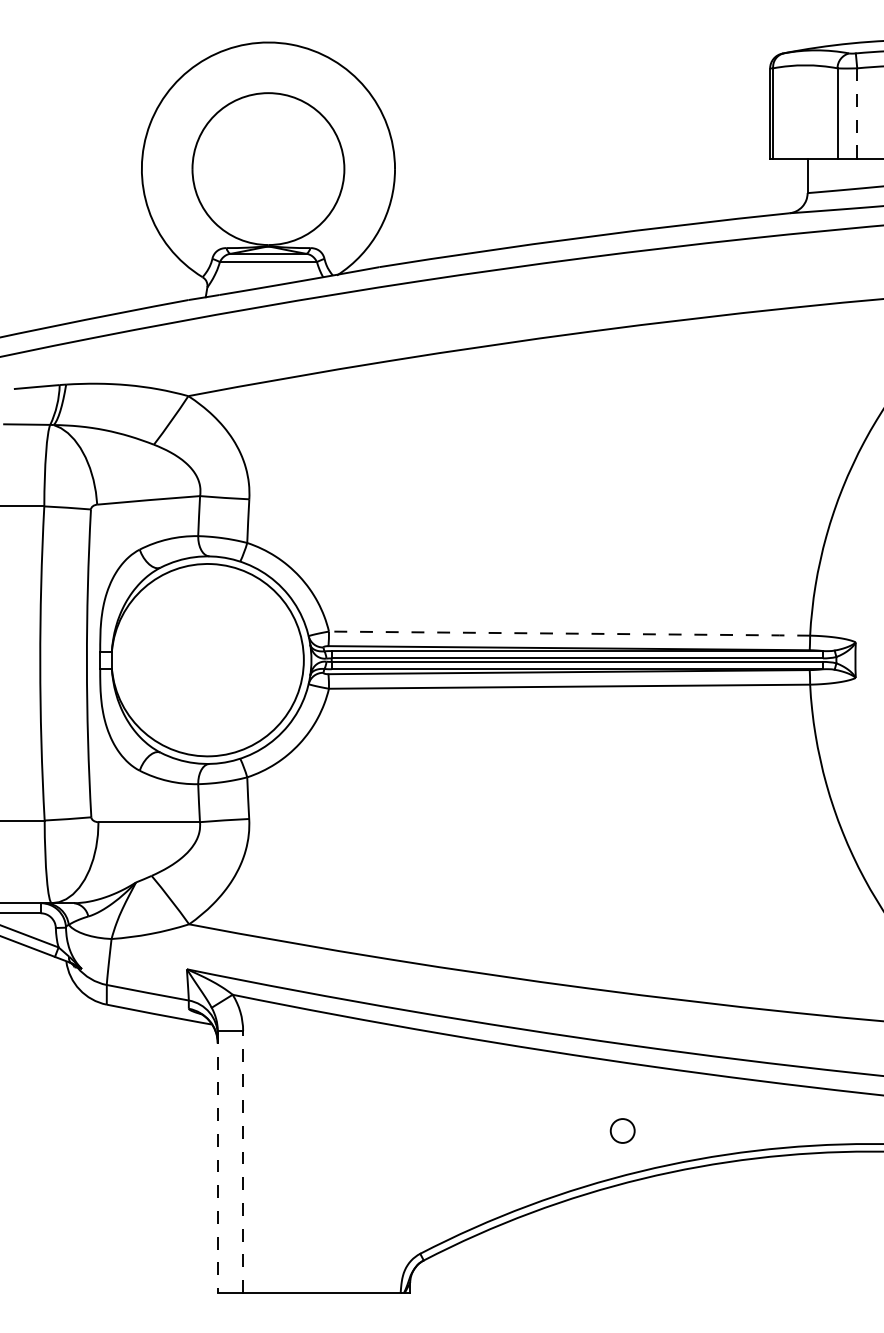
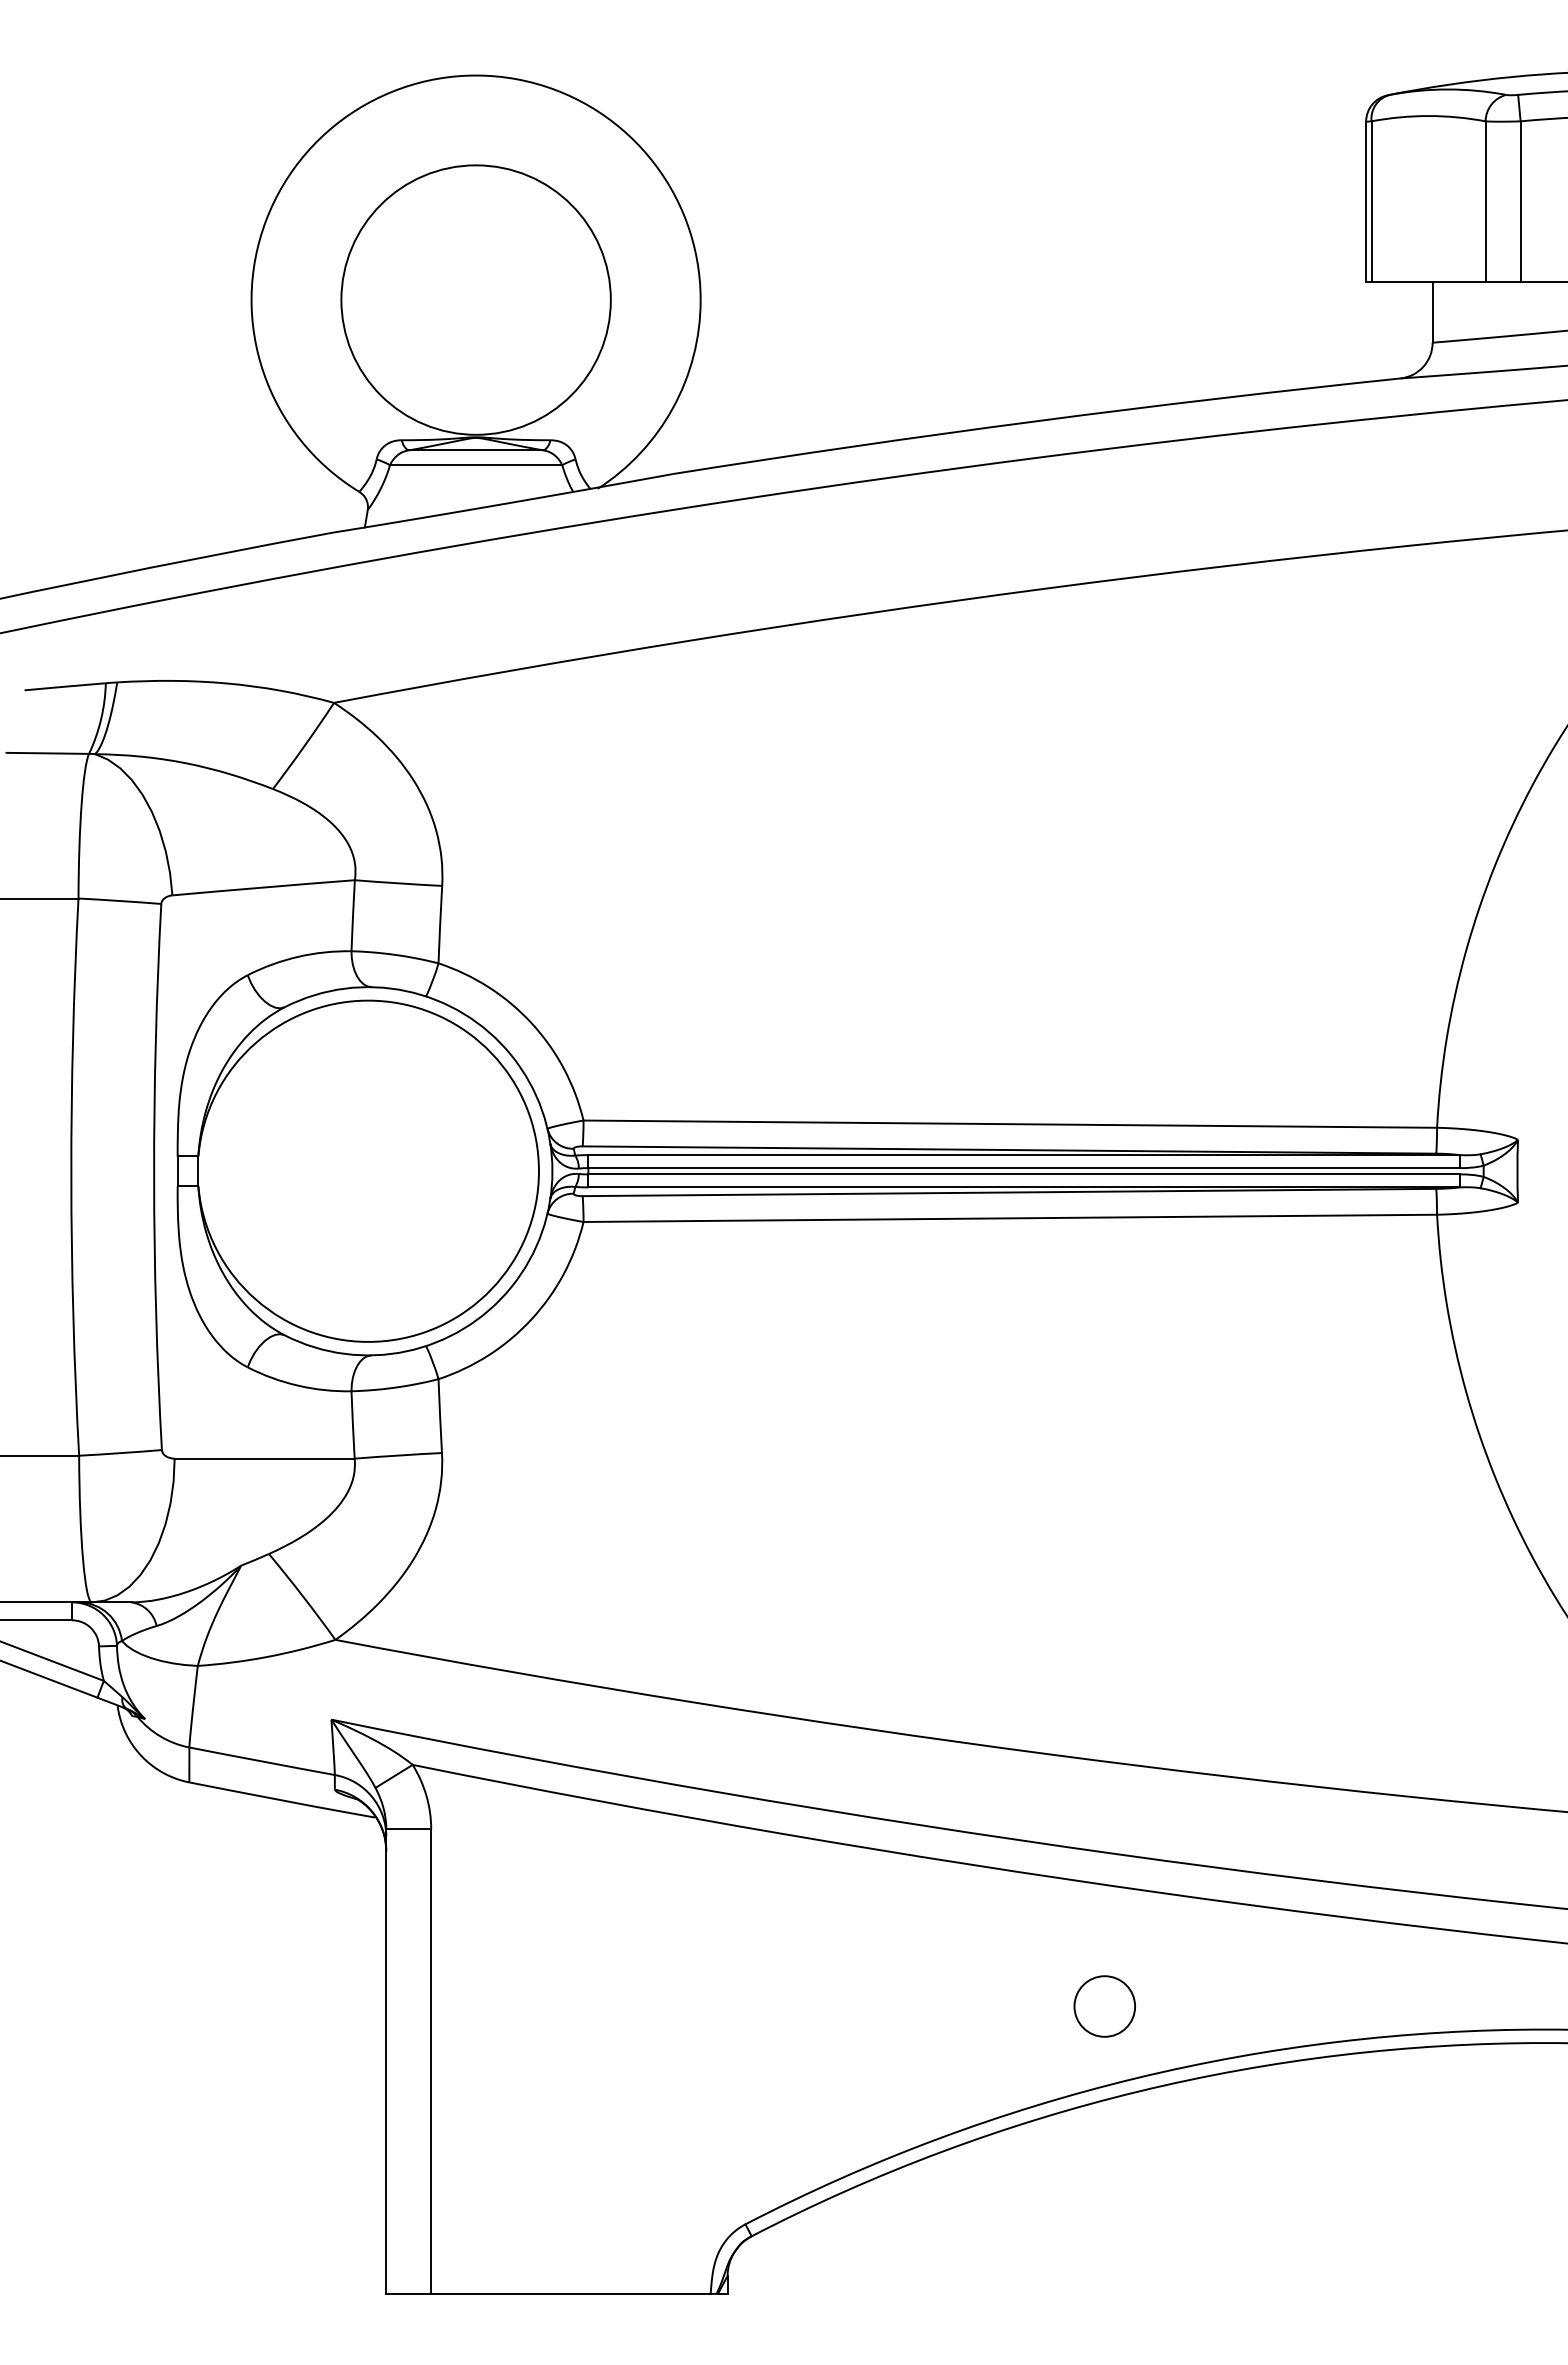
line: (857, 114) -> (1521, 203), dashed -> solid
line: (570, 633) -> (1011, 1123), dashed -> solid
circle: (622, 1130) -> (1104, 2005), size x1.43
line: (217, 1162) -> (385, 2062), dashed -> solid
line: (243, 1162) -> (431, 2062), dashed -> solid

